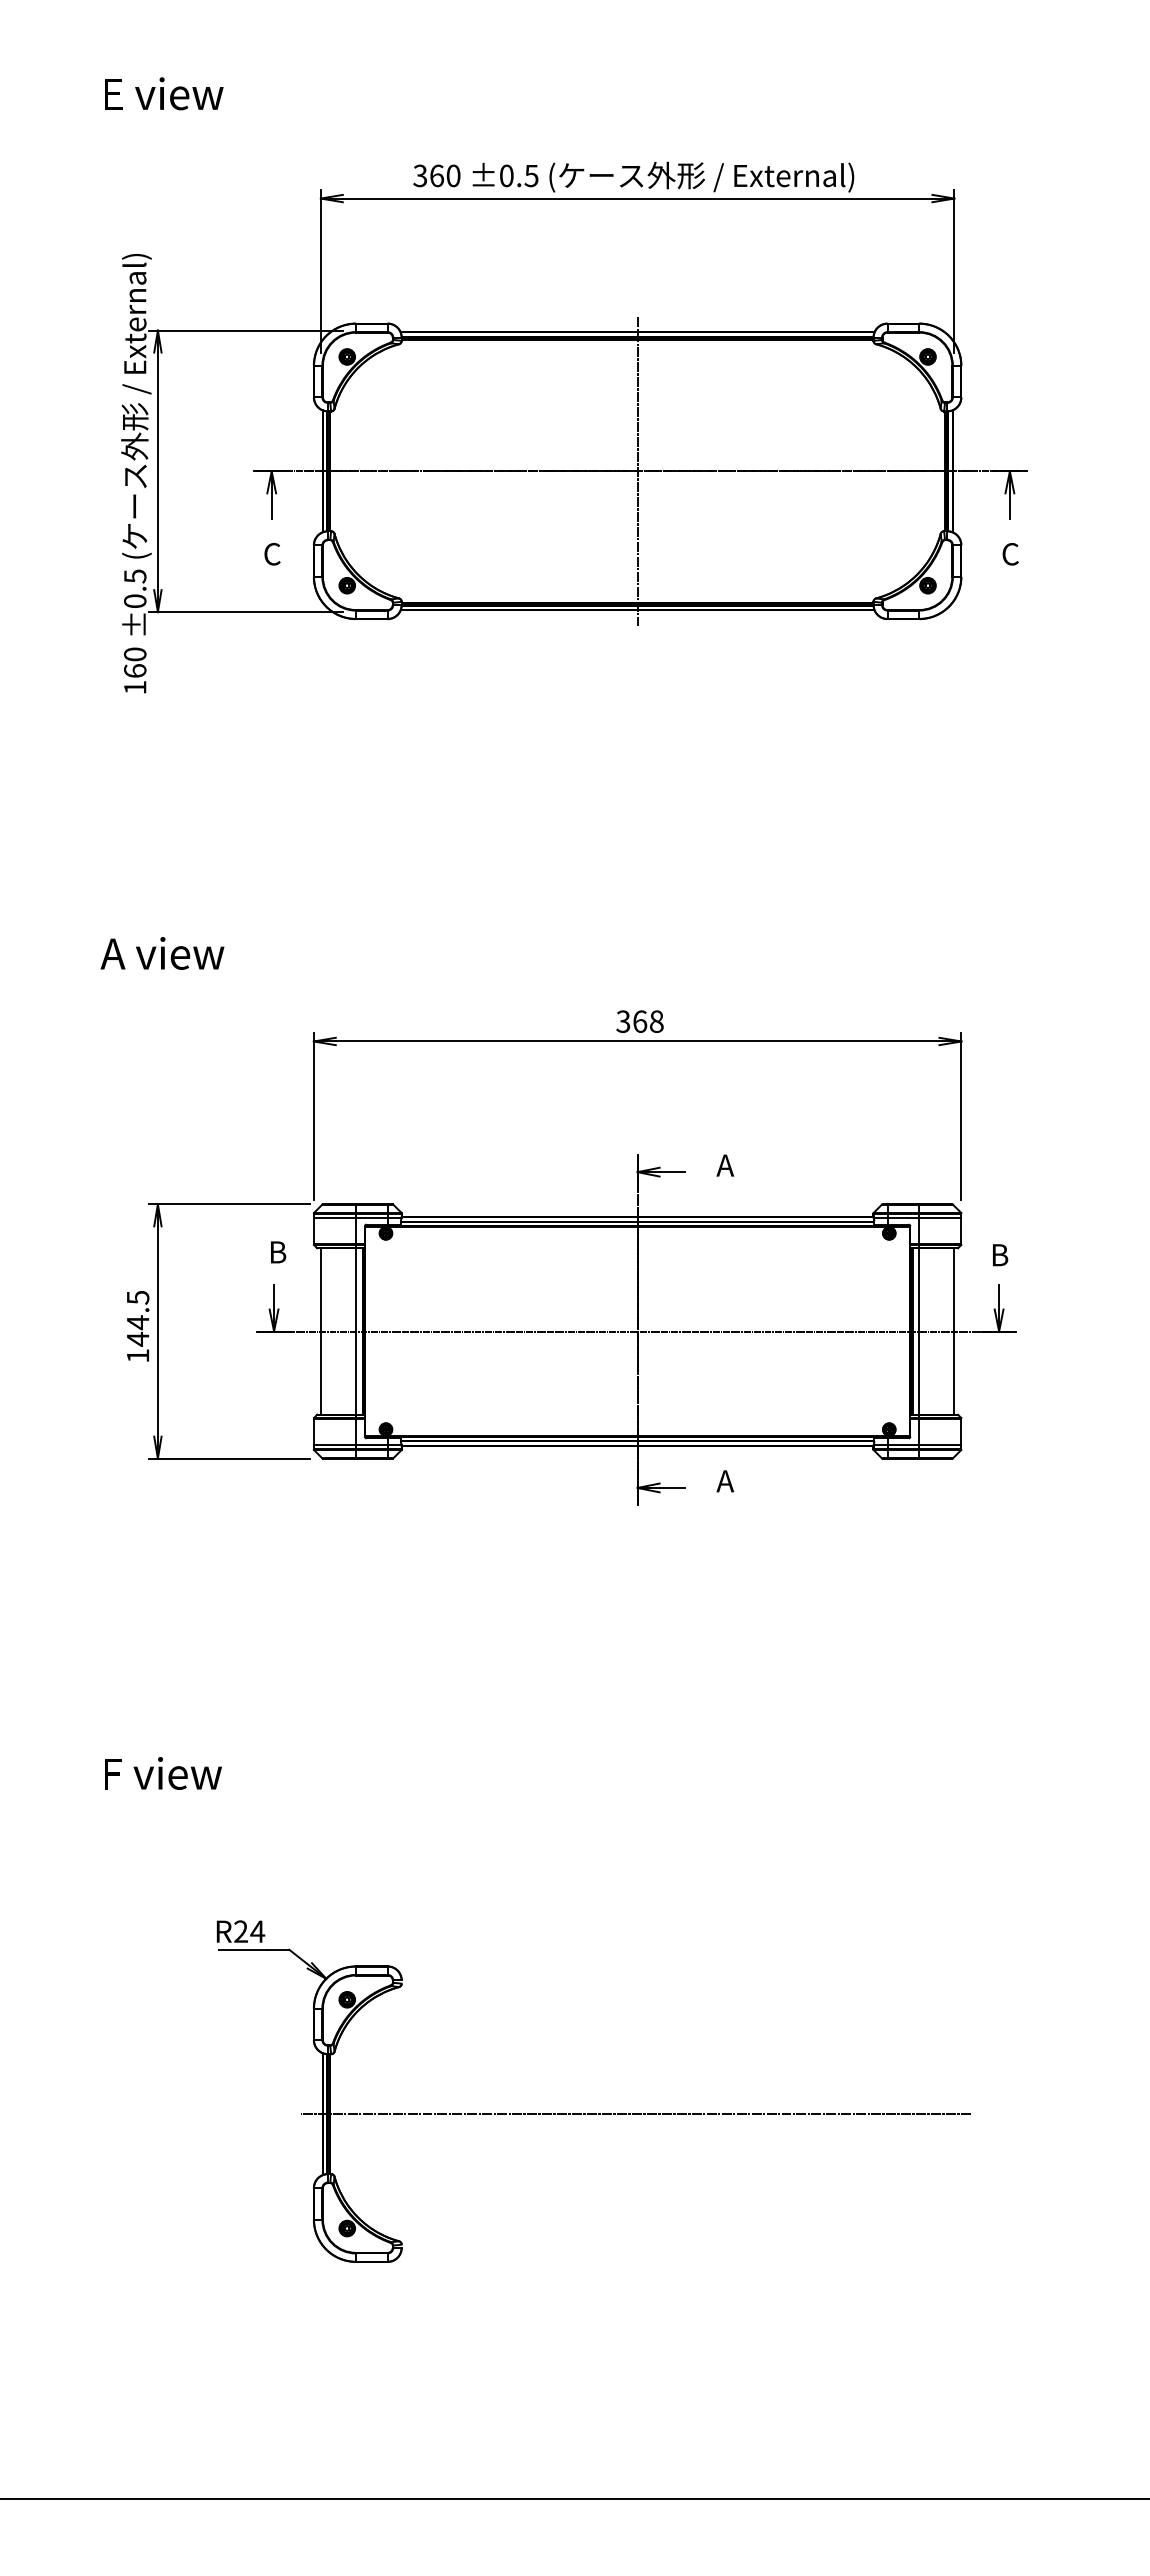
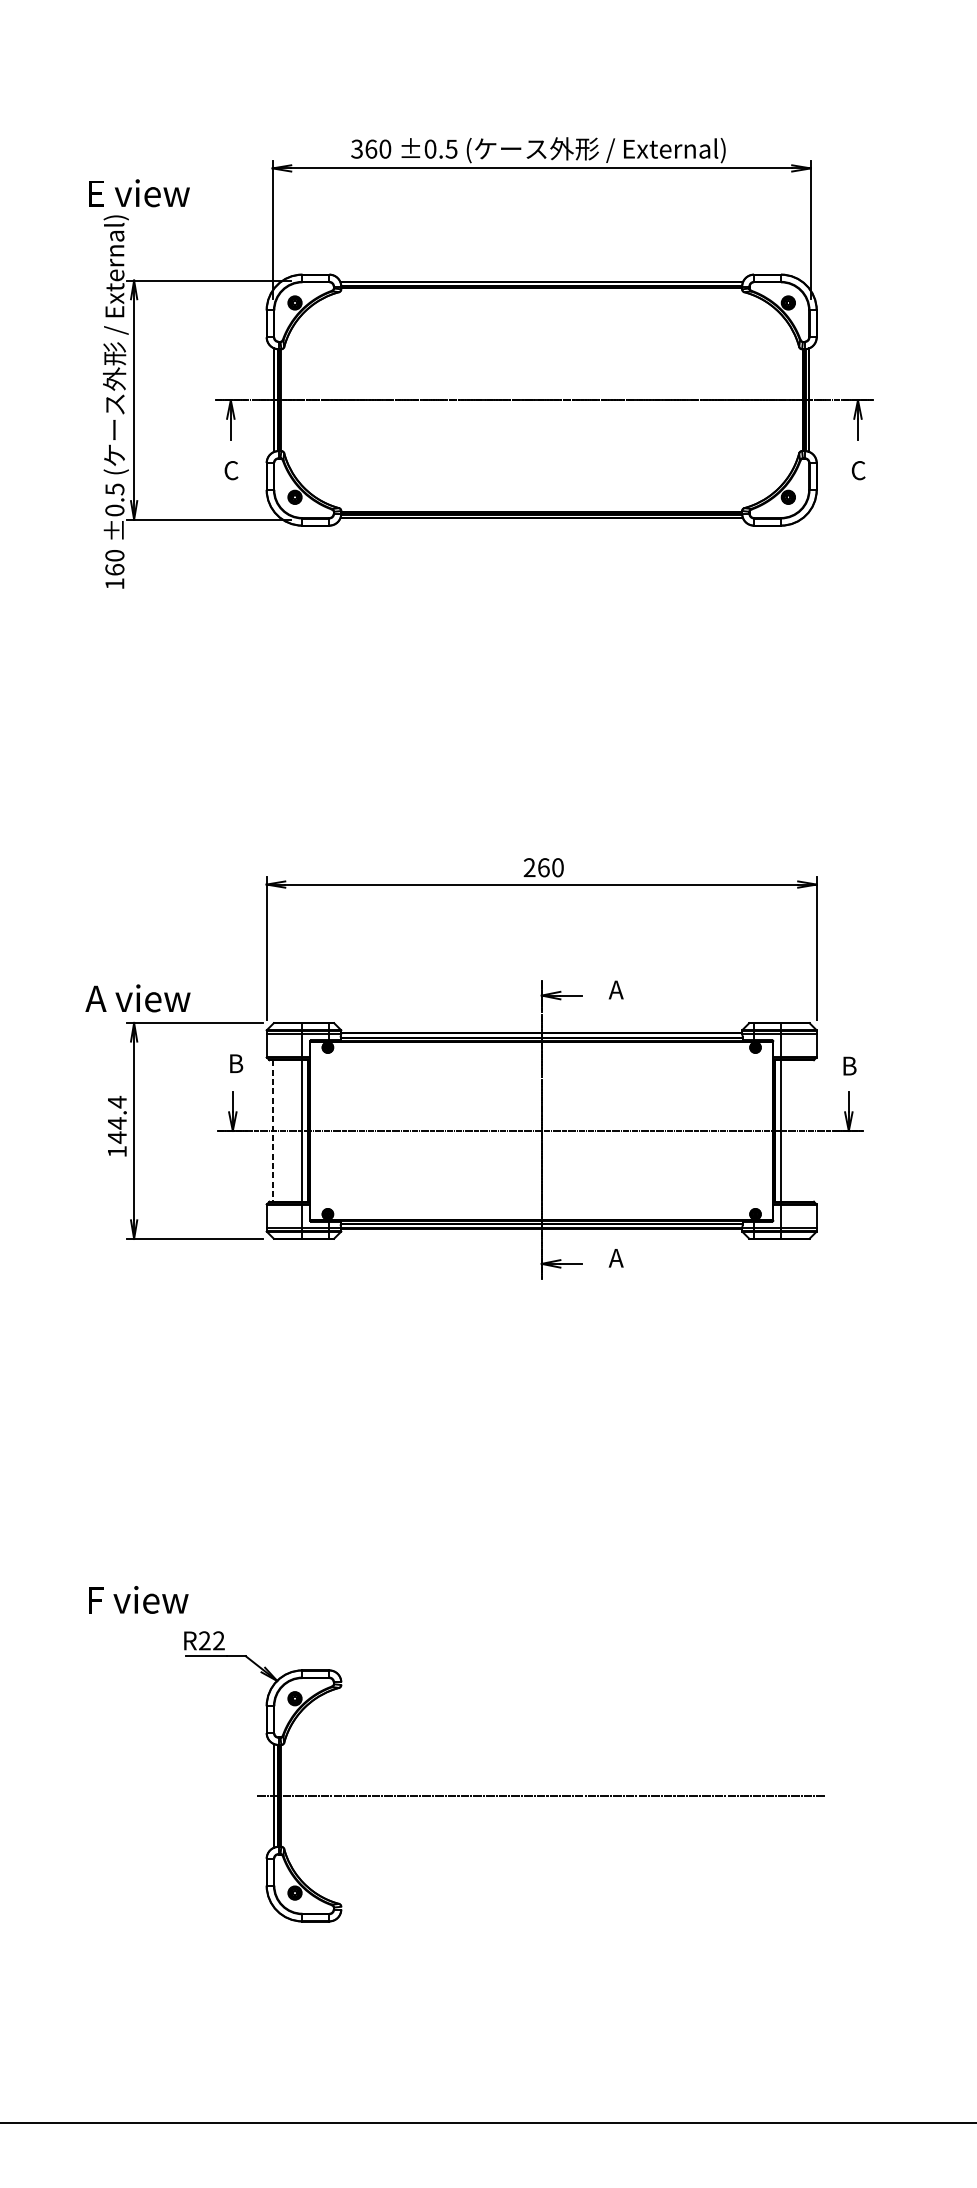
text: (164, 93) -> (139, 192), moved
line: (637, 471) -> (541, 400), removed
text: (162, 953) -> (138, 998), moved
text: (639, 1021) -> (543, 867), 368 -> 260
text: (138, 1297) -> (117, 1102), 144.5 -> 144.4
line: (954, 1331) -> (810, 1130), removed
line: (320, 1332) -> (272, 1131), solid -> dashed
text: (163, 1773) -> (138, 1599), moved
text: (257, 1931) -> (218, 1640), R24 -> R22

